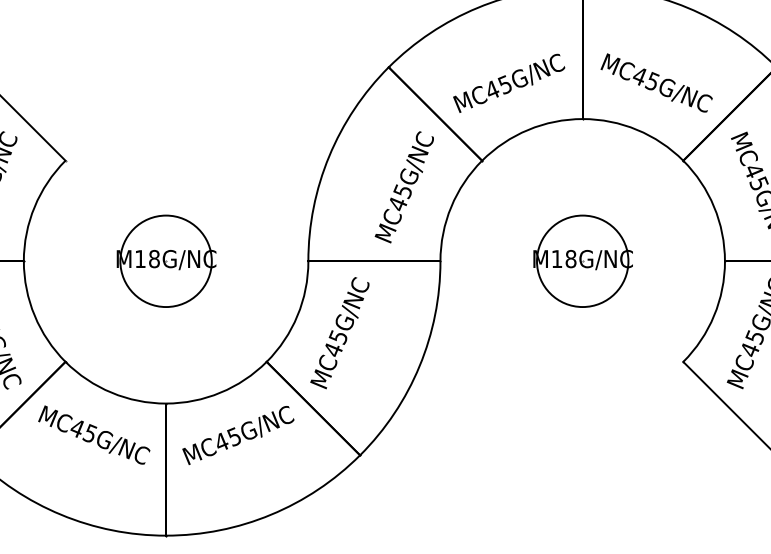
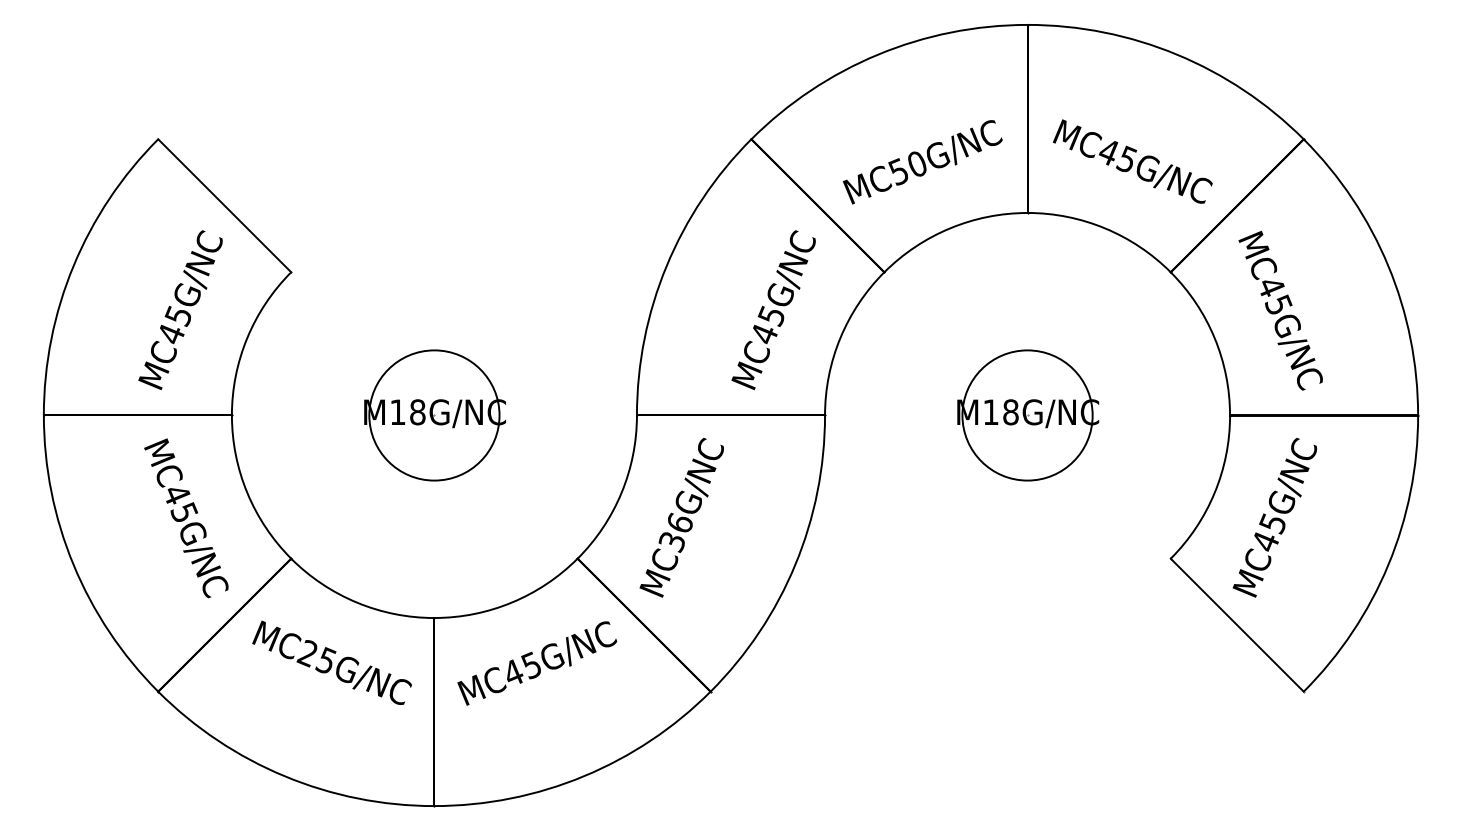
text: (498, 87) -> (907, 167), MC45G/NC -> MC50G/NC
text: (335, 343) -> (675, 532), MC45G/NC -> MC36G/NC
text: (76, 428) -> (306, 653), MC45G/NC -> MC25G/NC

